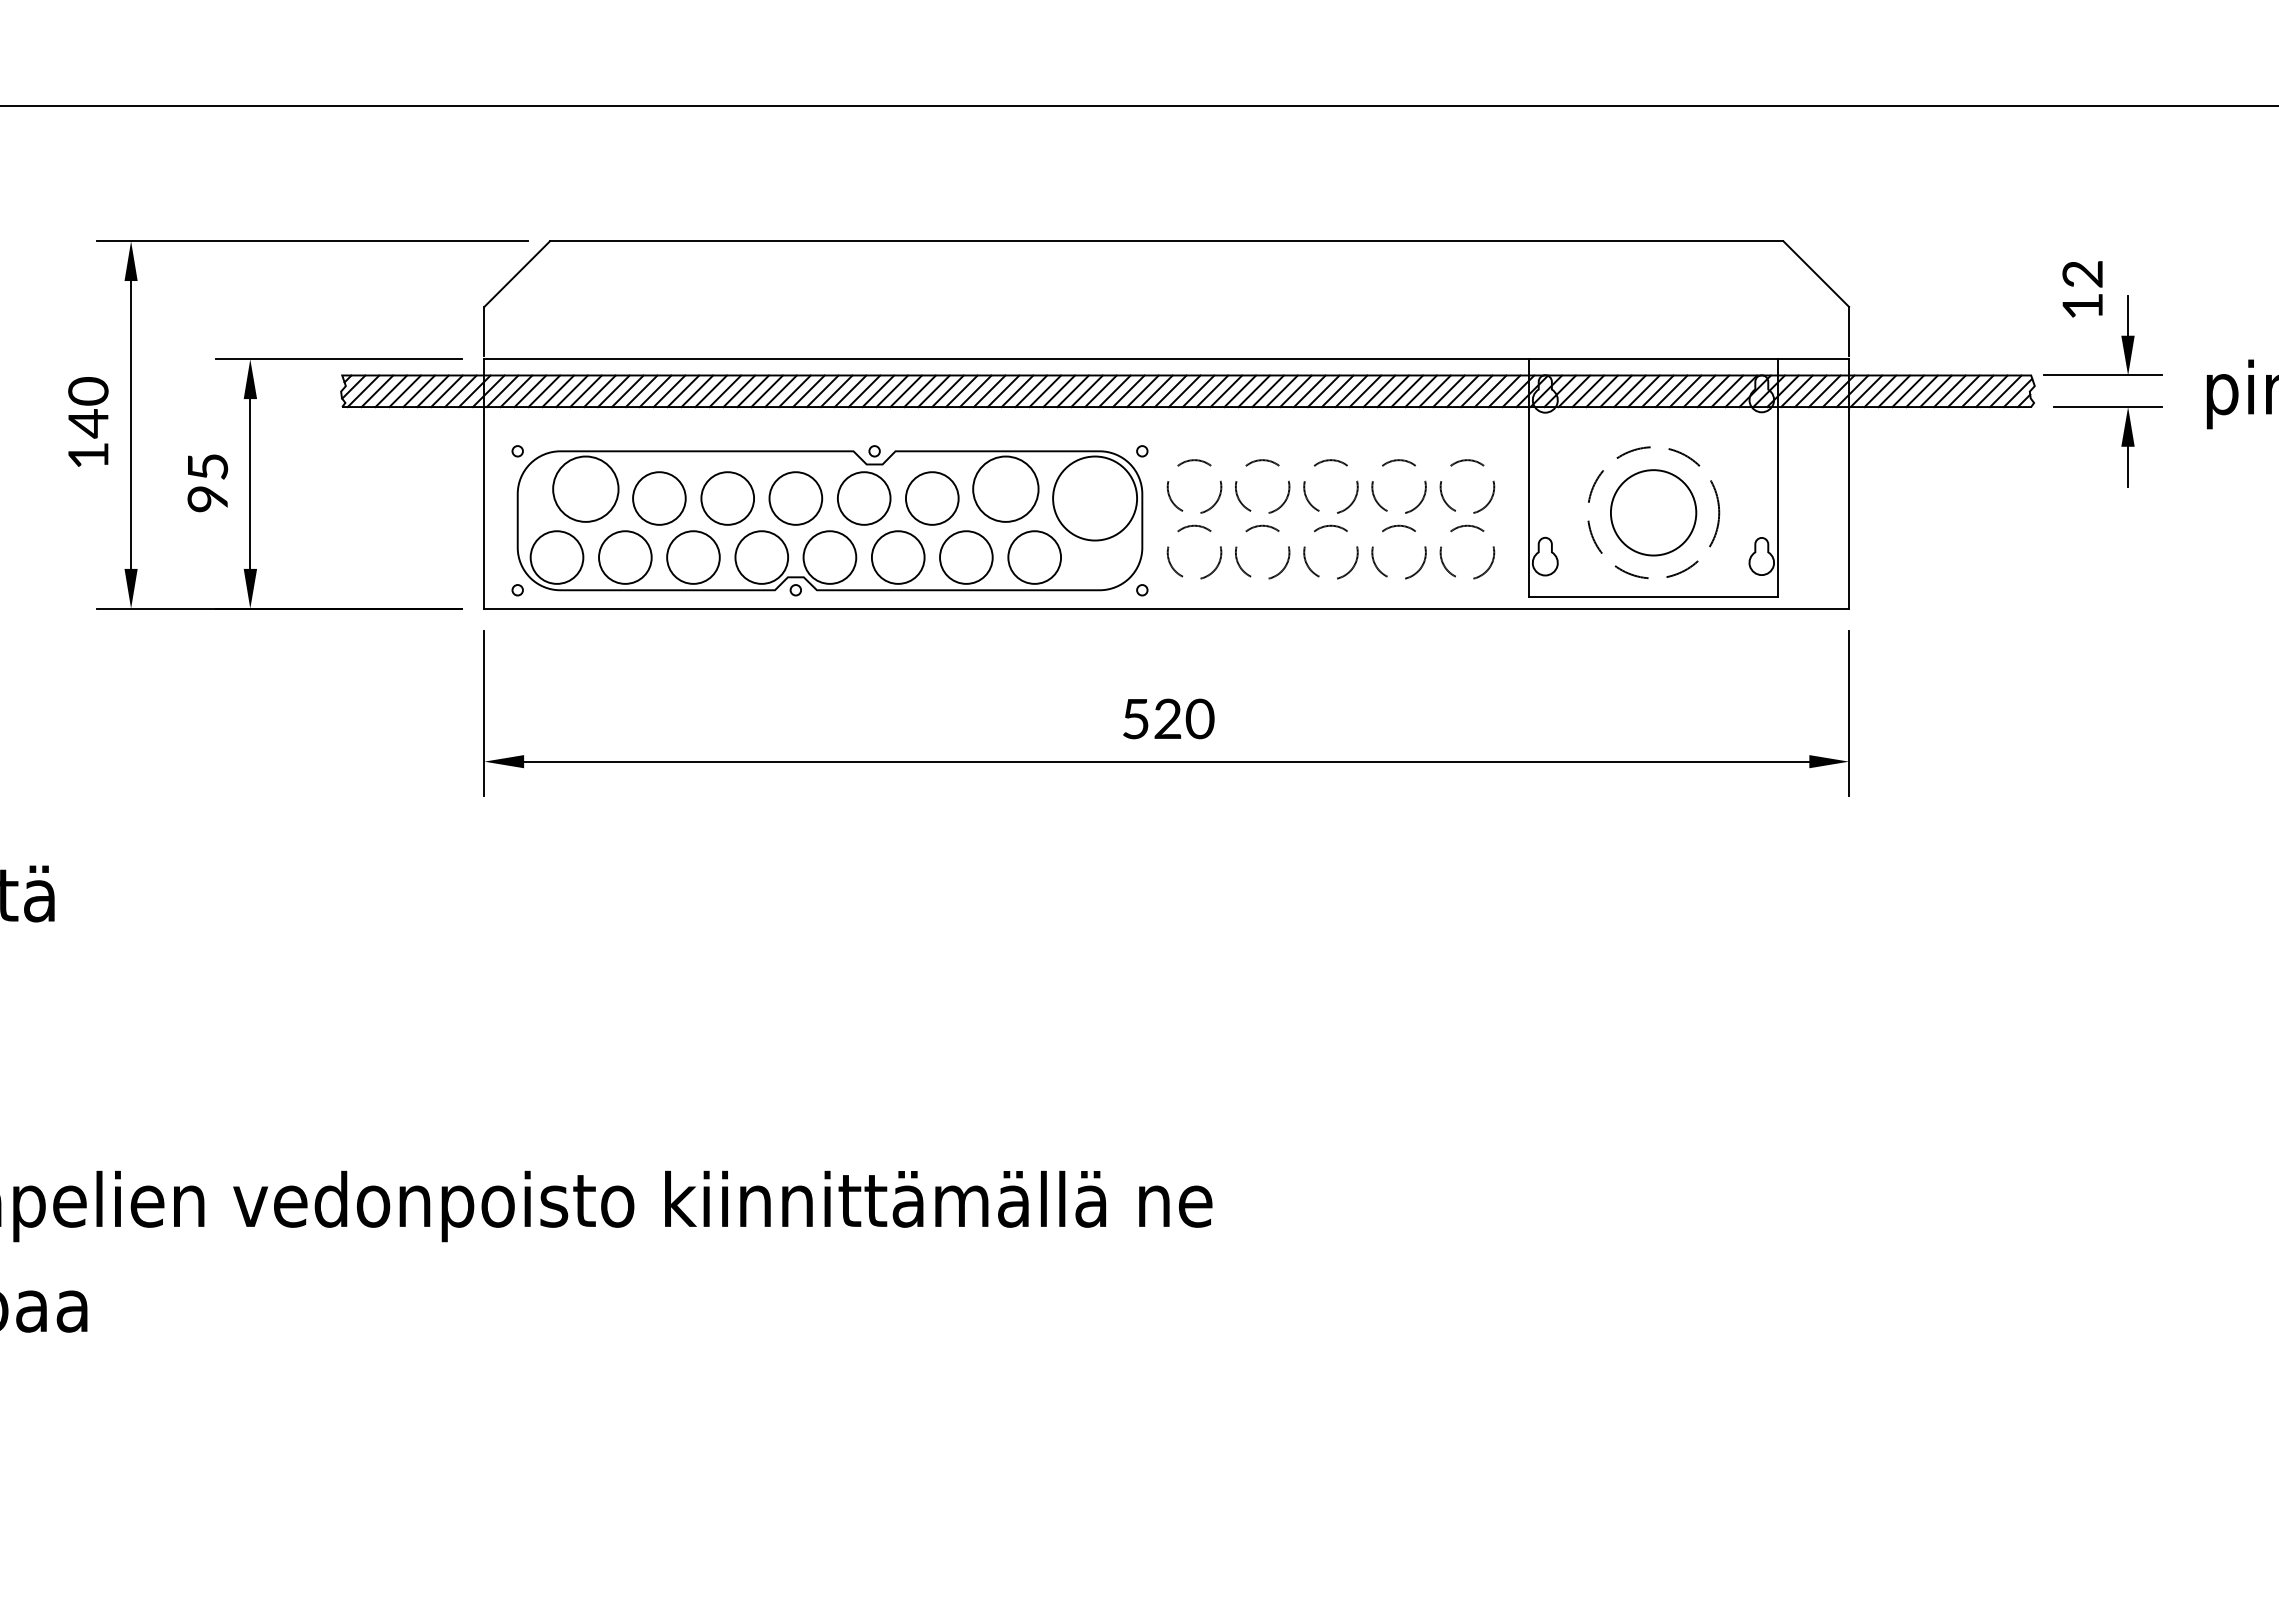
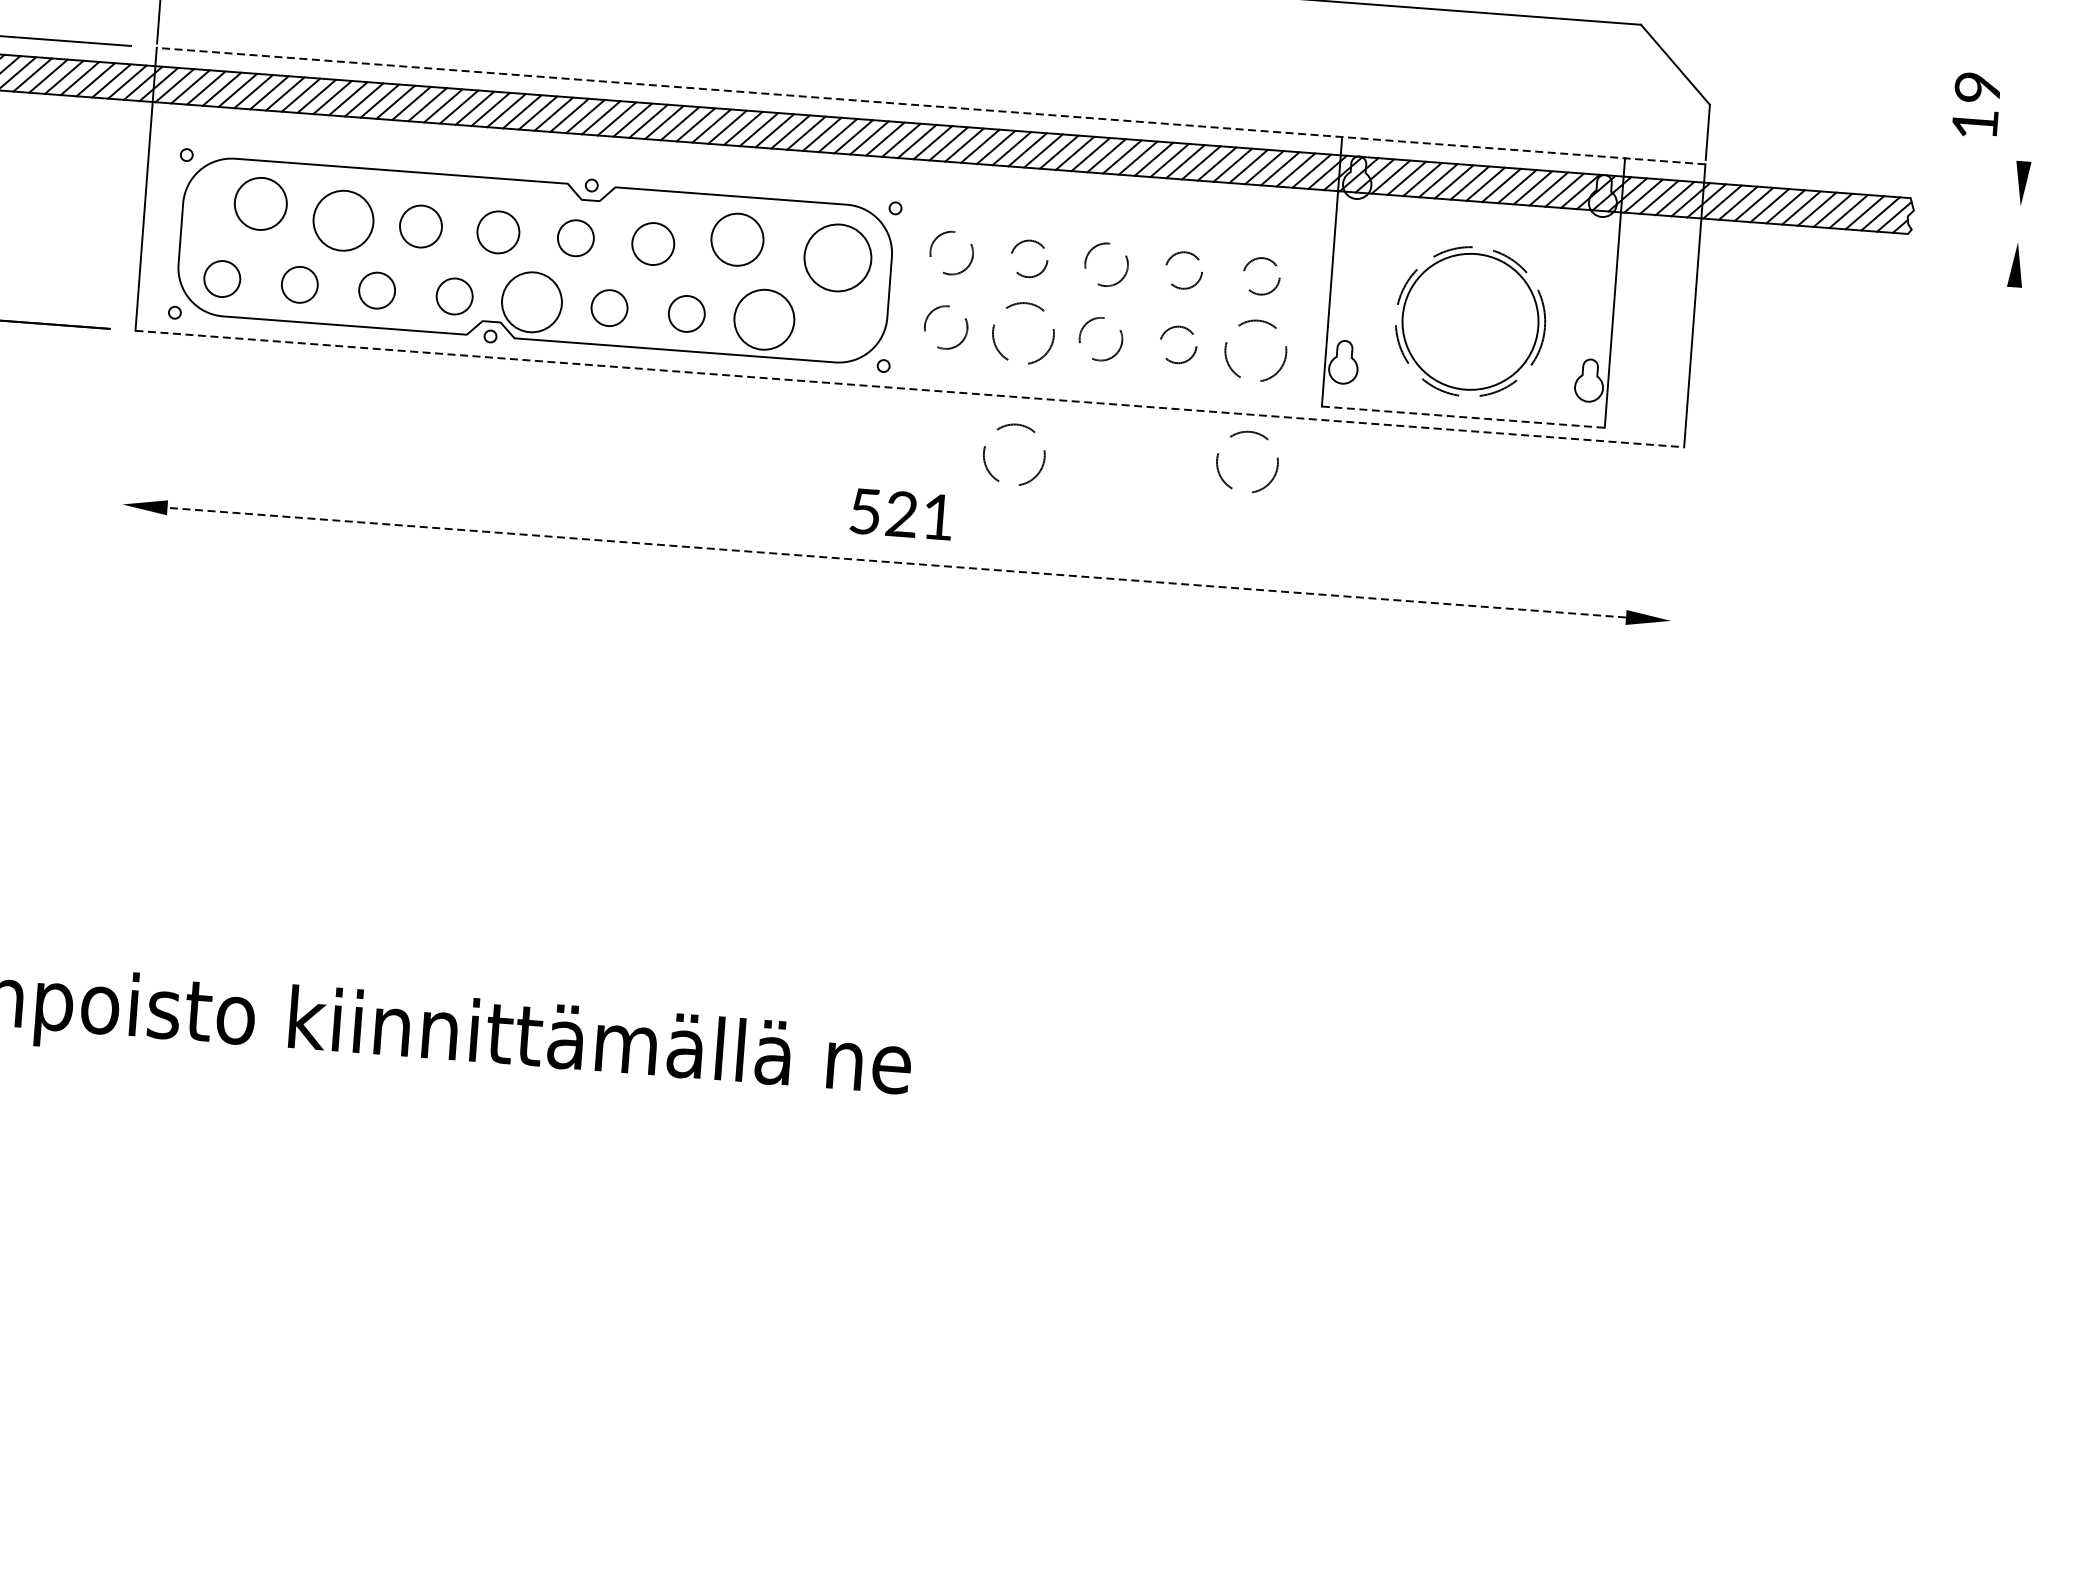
text: (2082, 274) -> (1977, 87), 12 -> 19
line: (2128, 315) -> (2026, 138), removed
line: (1166, 359) -> (930, 106), solid -> dashed
line: (2103, 375) -> (1992, 204), removed
line: (2107, 407) -> (1994, 241), removed
line: (2128, 466) -> (2013, 309), removed
circle: (1194, 486) -> (951, 252), size x0.7
circle: (1262, 486) -> (1028, 258), size x0.6
circle: (1330, 486) -> (1106, 264), size x0.7
circle: (1398, 486) -> (1183, 270), size x0.6
circle: (1467, 486) -> (1261, 276), size x0.6
circle: (585, 488) -> (260, 203), size x0.7
circle: (1005, 488) -> (737, 238), size x0.7
circle: (727, 498) -> (420, 226), size x0.7
circle: (795, 498) -> (497, 232), size x0.7
circle: (863, 498) -> (575, 238), size x0.6
circle: (932, 498) -> (653, 244), size x0.7
circle: (1095, 498) -> (838, 257), size x0.7
circle: (1653, 512) -> (1470, 321), size x1.4
circle: (1194, 551) -> (946, 326), size x0.7
circle: (1330, 551) -> (1100, 338), size x0.7
circle: (1398, 551) -> (1177, 343), size x0.6
circle: (556, 557) -> (221, 278), size x0.6
circle: (625, 557) -> (300, 284), size x0.6
circle: (693, 557) -> (377, 290), size x0.6
circle: (761, 557) -> (454, 296), size x0.6
circle: (897, 557) -> (608, 308), size x0.6
circle: (966, 557) -> (686, 313), size x0.6
line: (1653, 596) -> (1463, 416), solid -> dashed
line: (1167, 608) -> (910, 388), solid -> dashed
circle: (1467, 649) -> (1247, 461), added
circle: (1262, 658) -> (1014, 453), added
line: (484, 713) -> (126, 449), removed
line: (1849, 713) -> (1675, 566), removed
text: (1199, 718) -> (937, 516), 520 -> 521
line: (1166, 761) -> (896, 562), solid -> dashed

